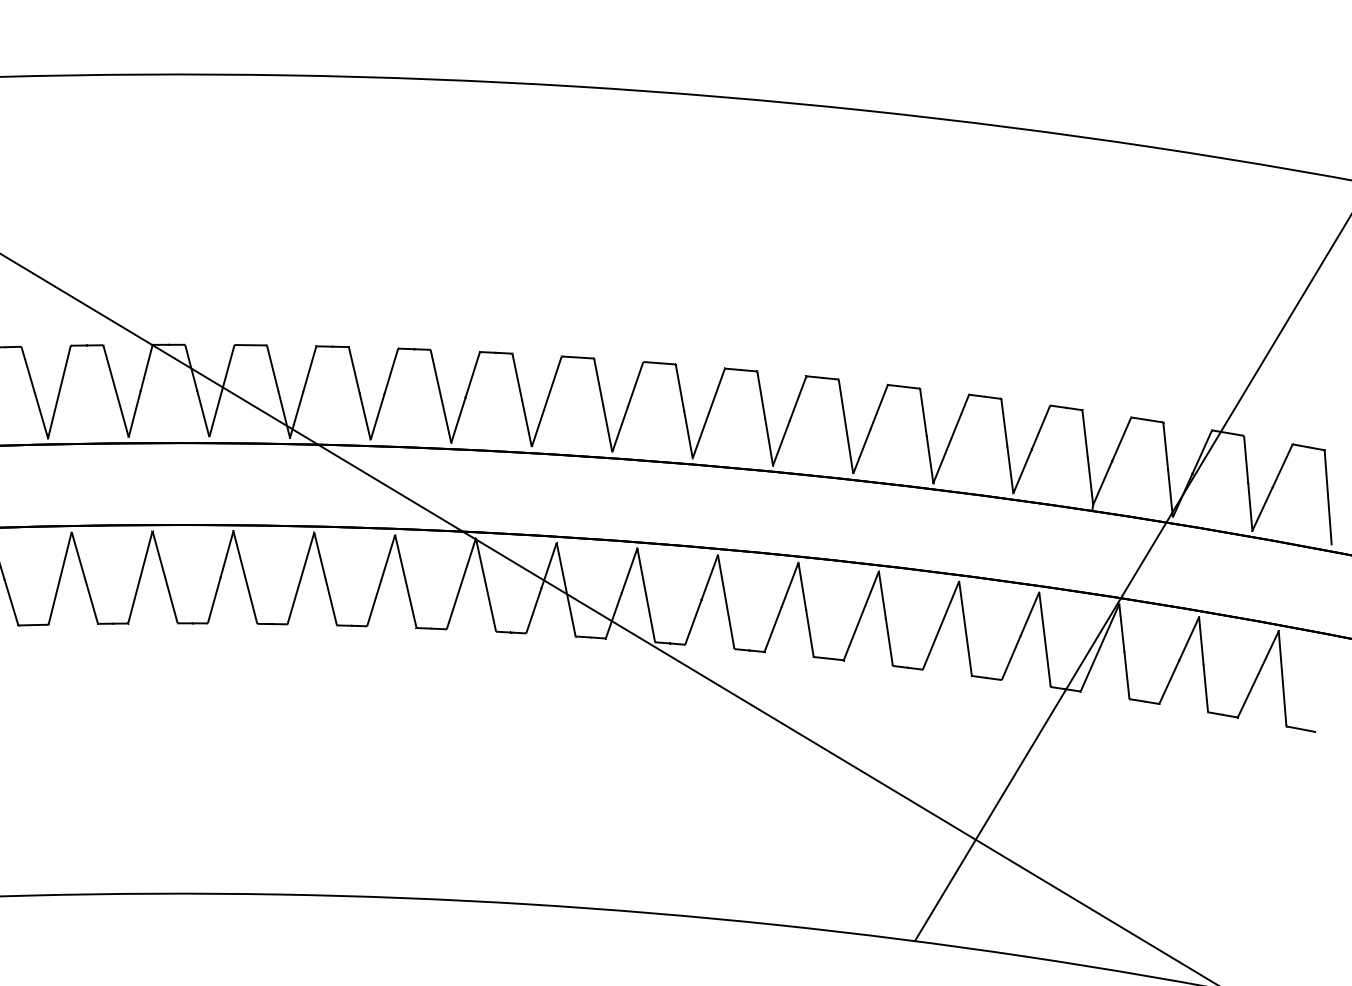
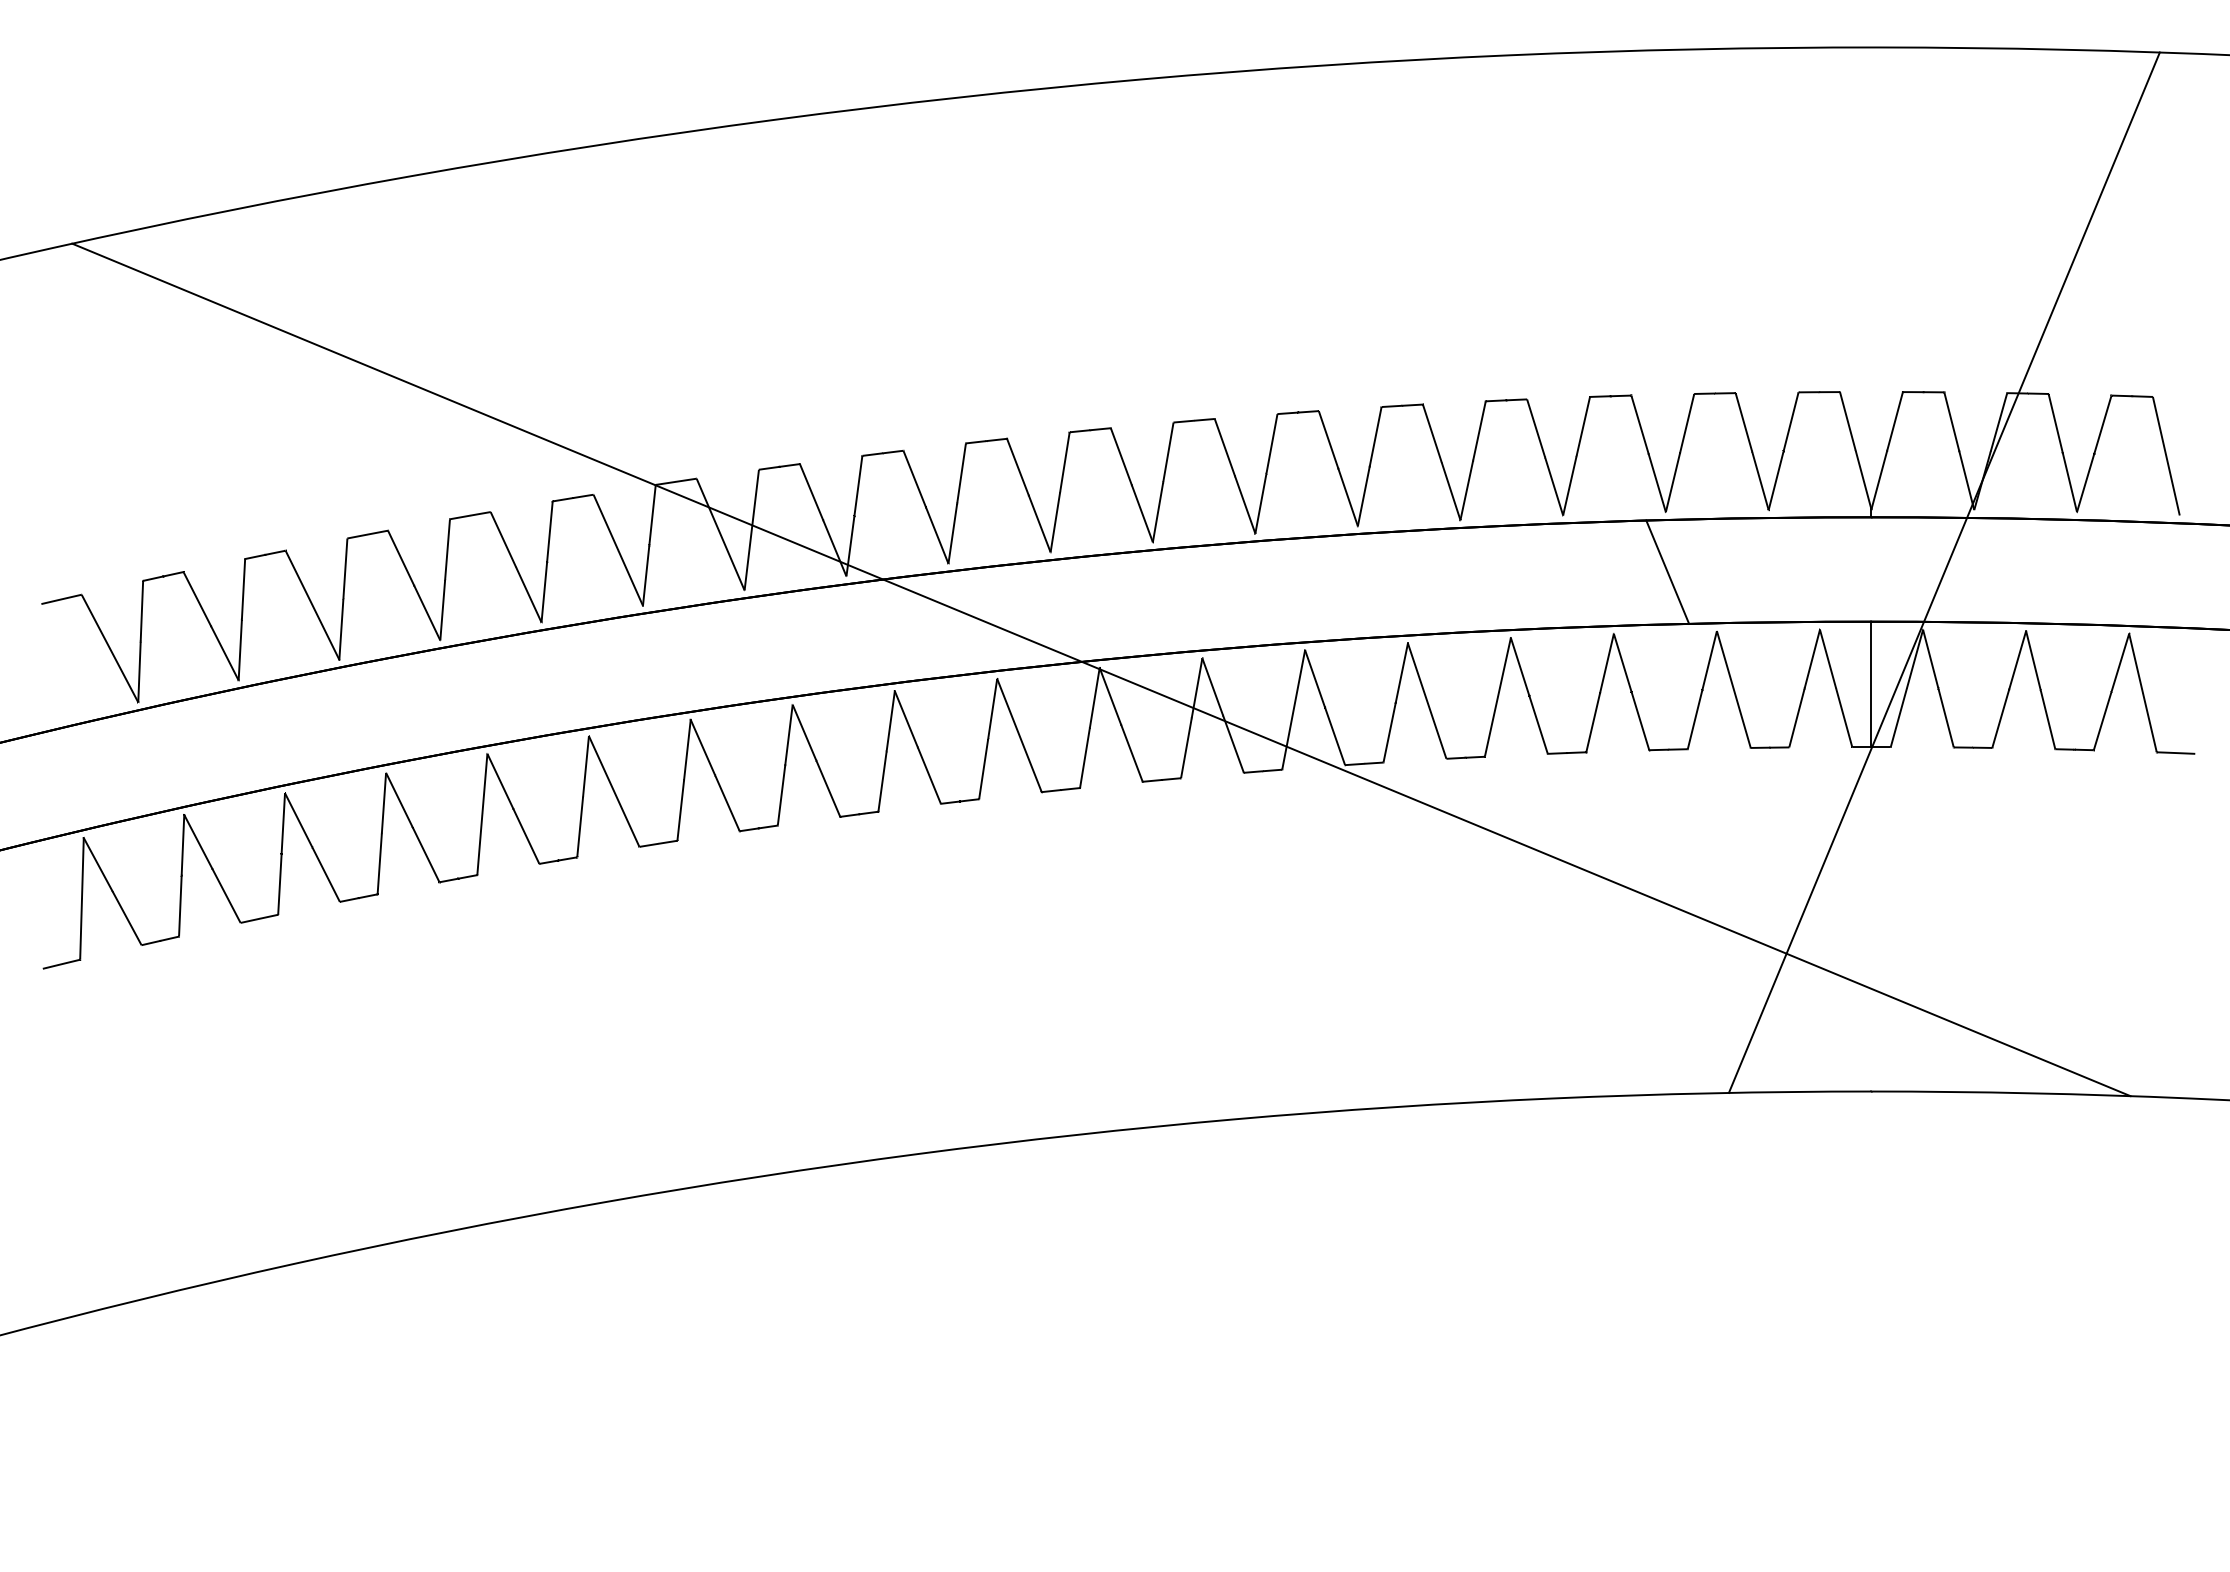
line: (927, 529) -> (1667, 571), added
line: (1073, 639) -> (1871, 683), added

